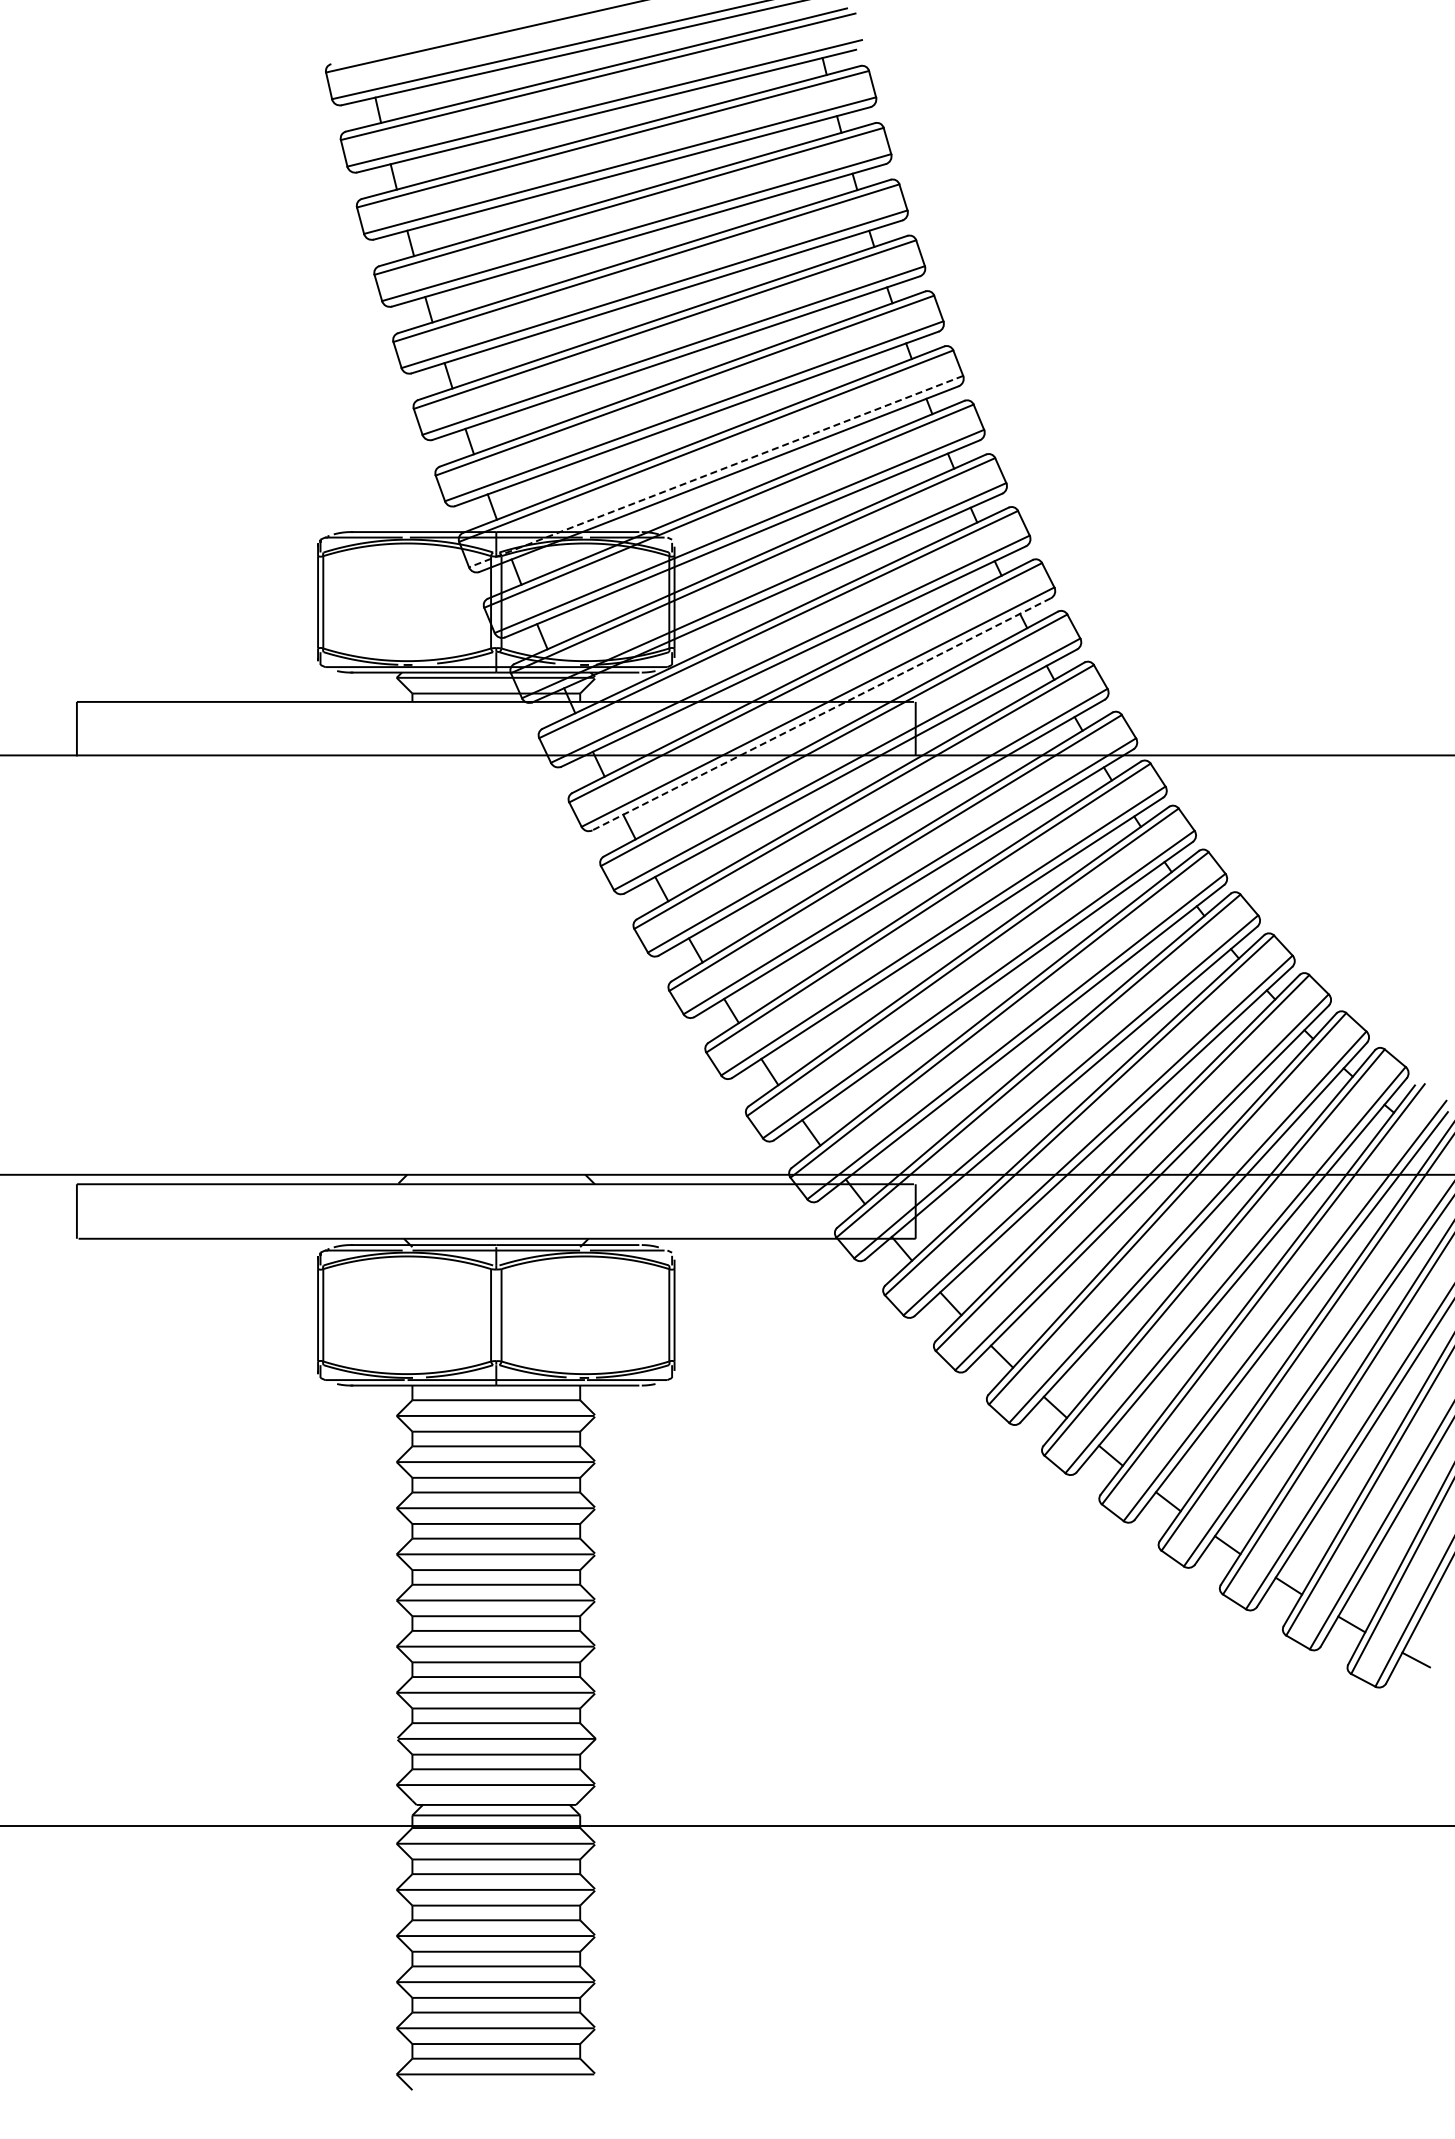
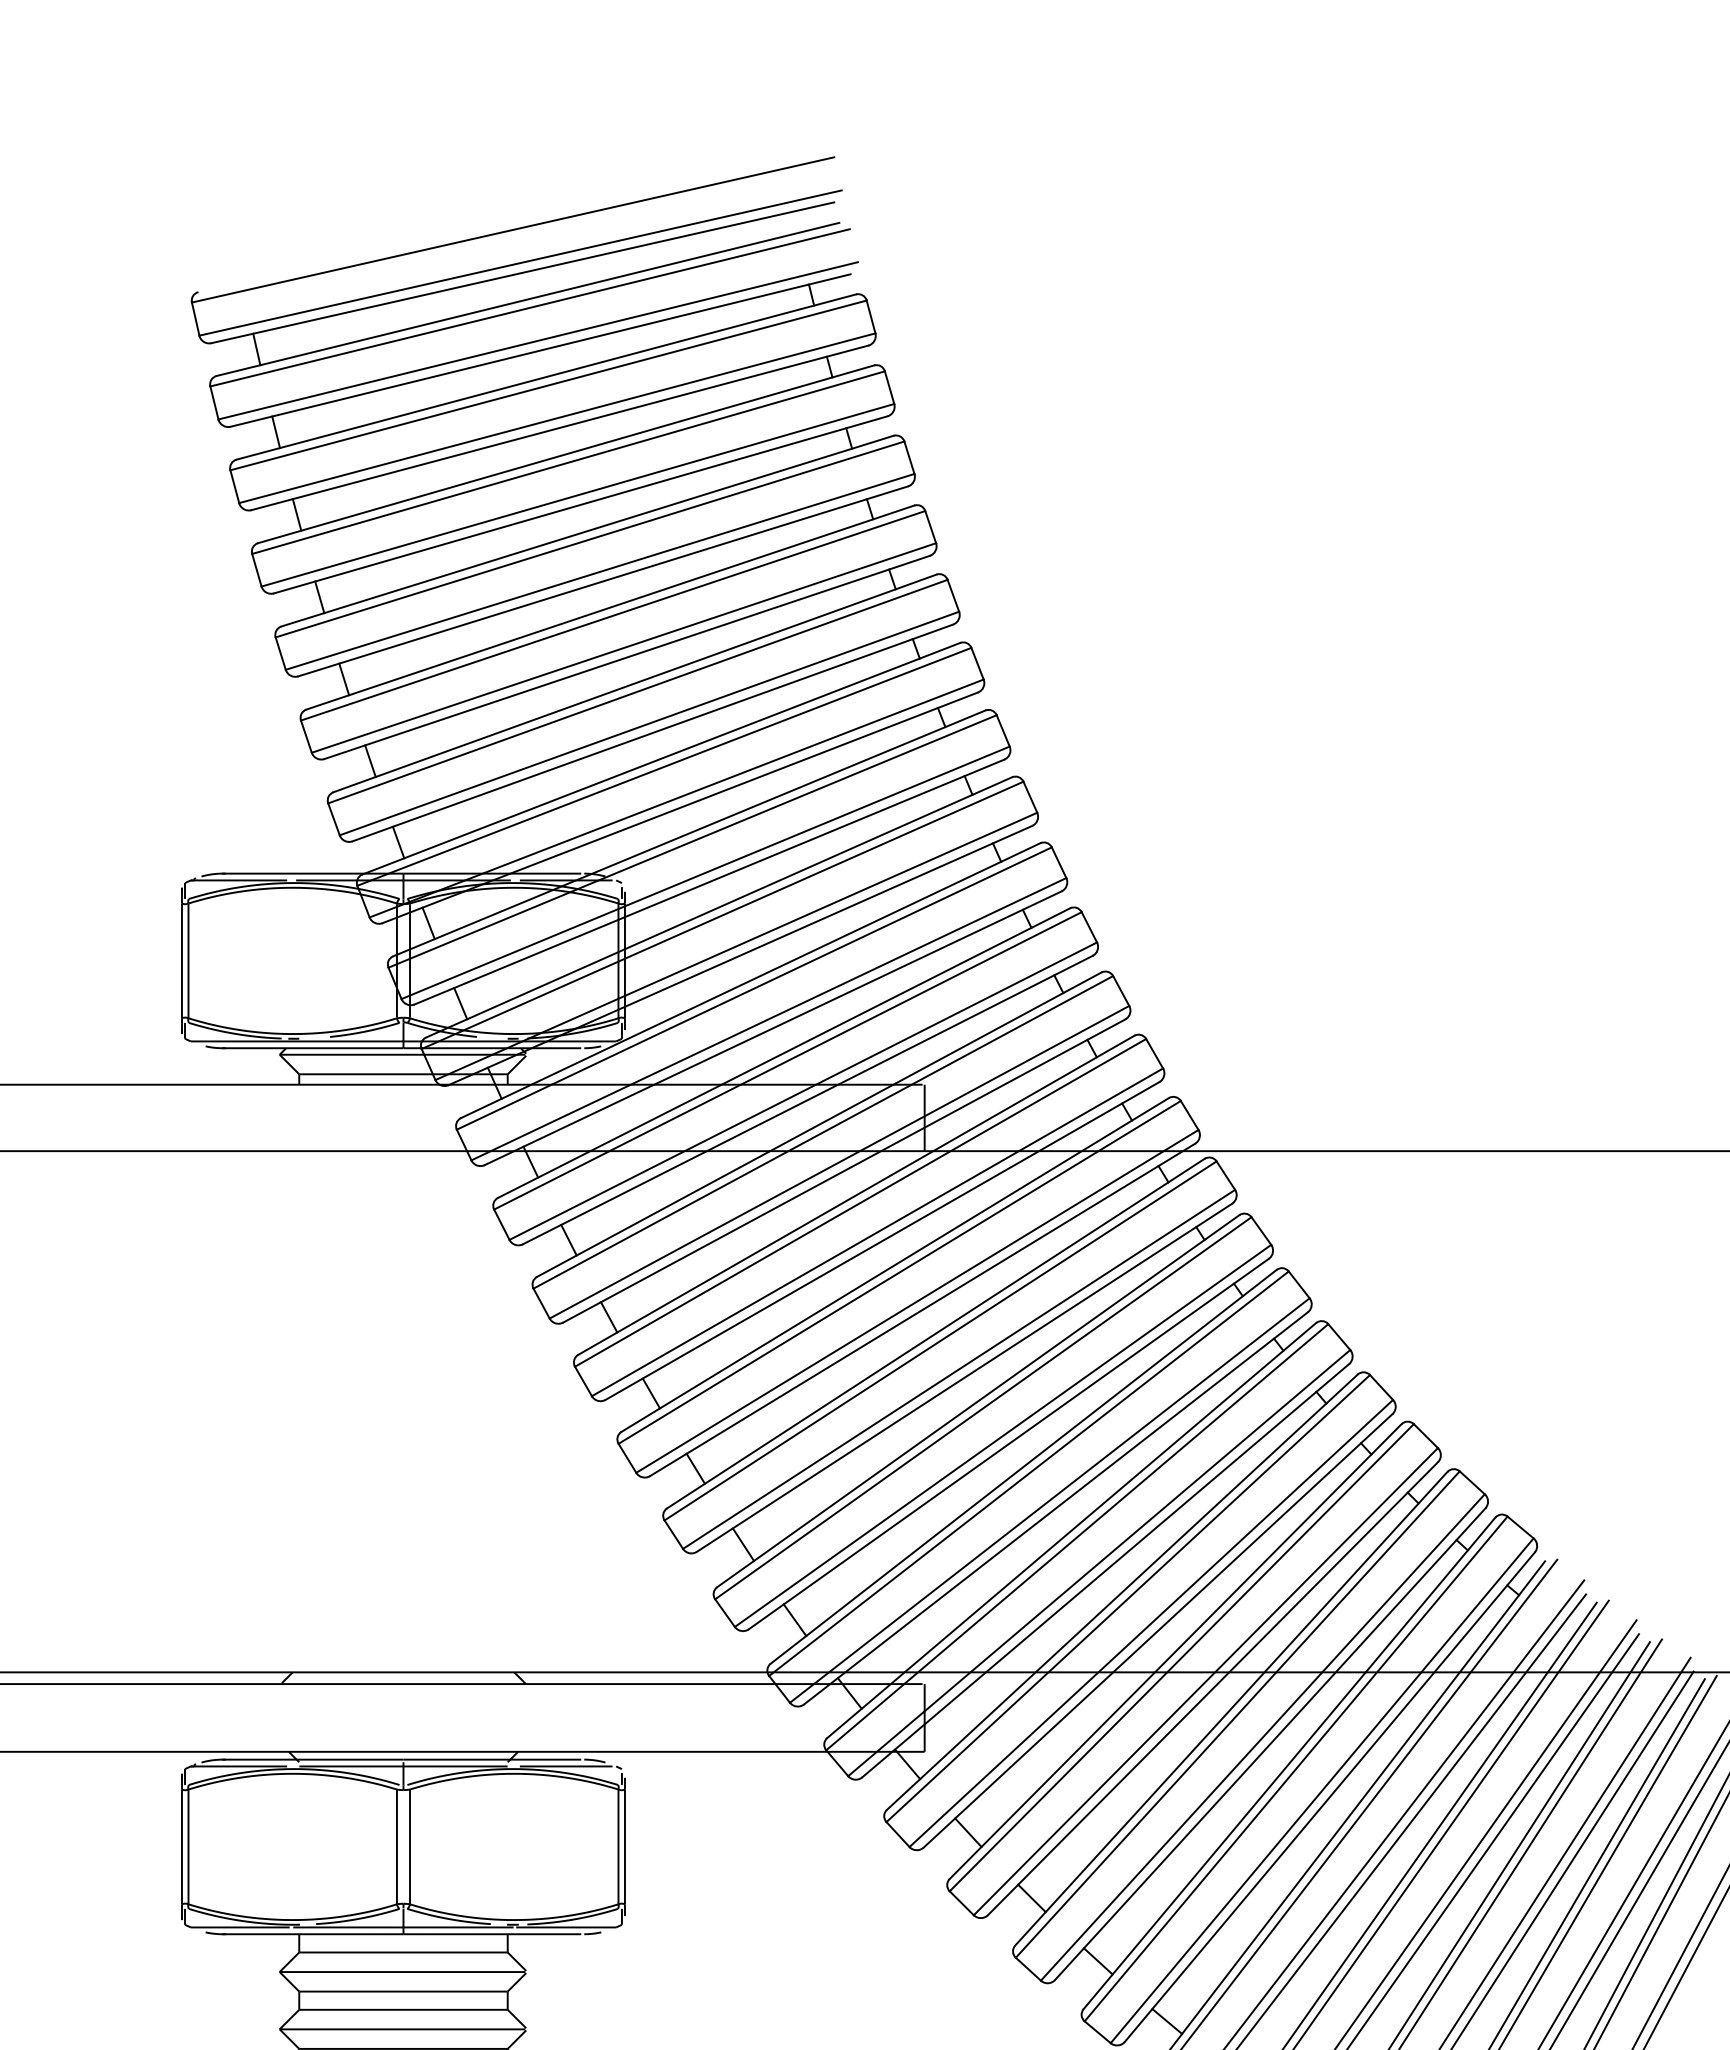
line: (716, 471) -> (677, 798), dashed -> solid
line: (821, 714) -> (807, 1100), dashed -> solid

